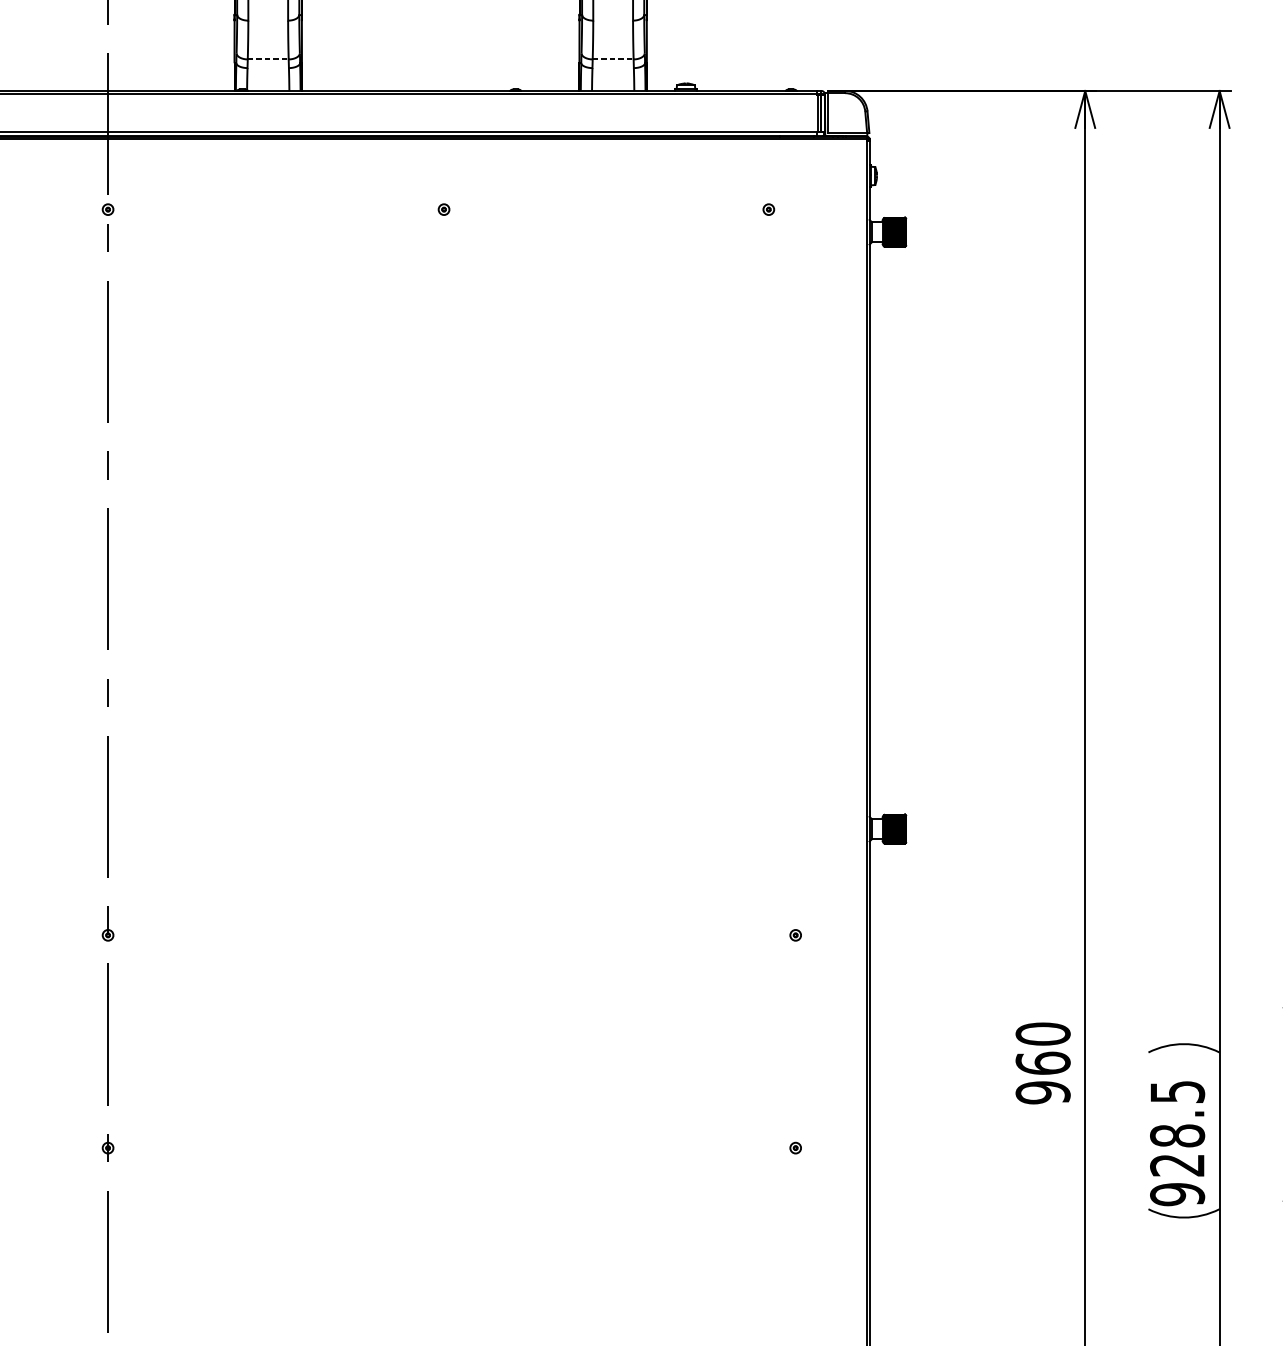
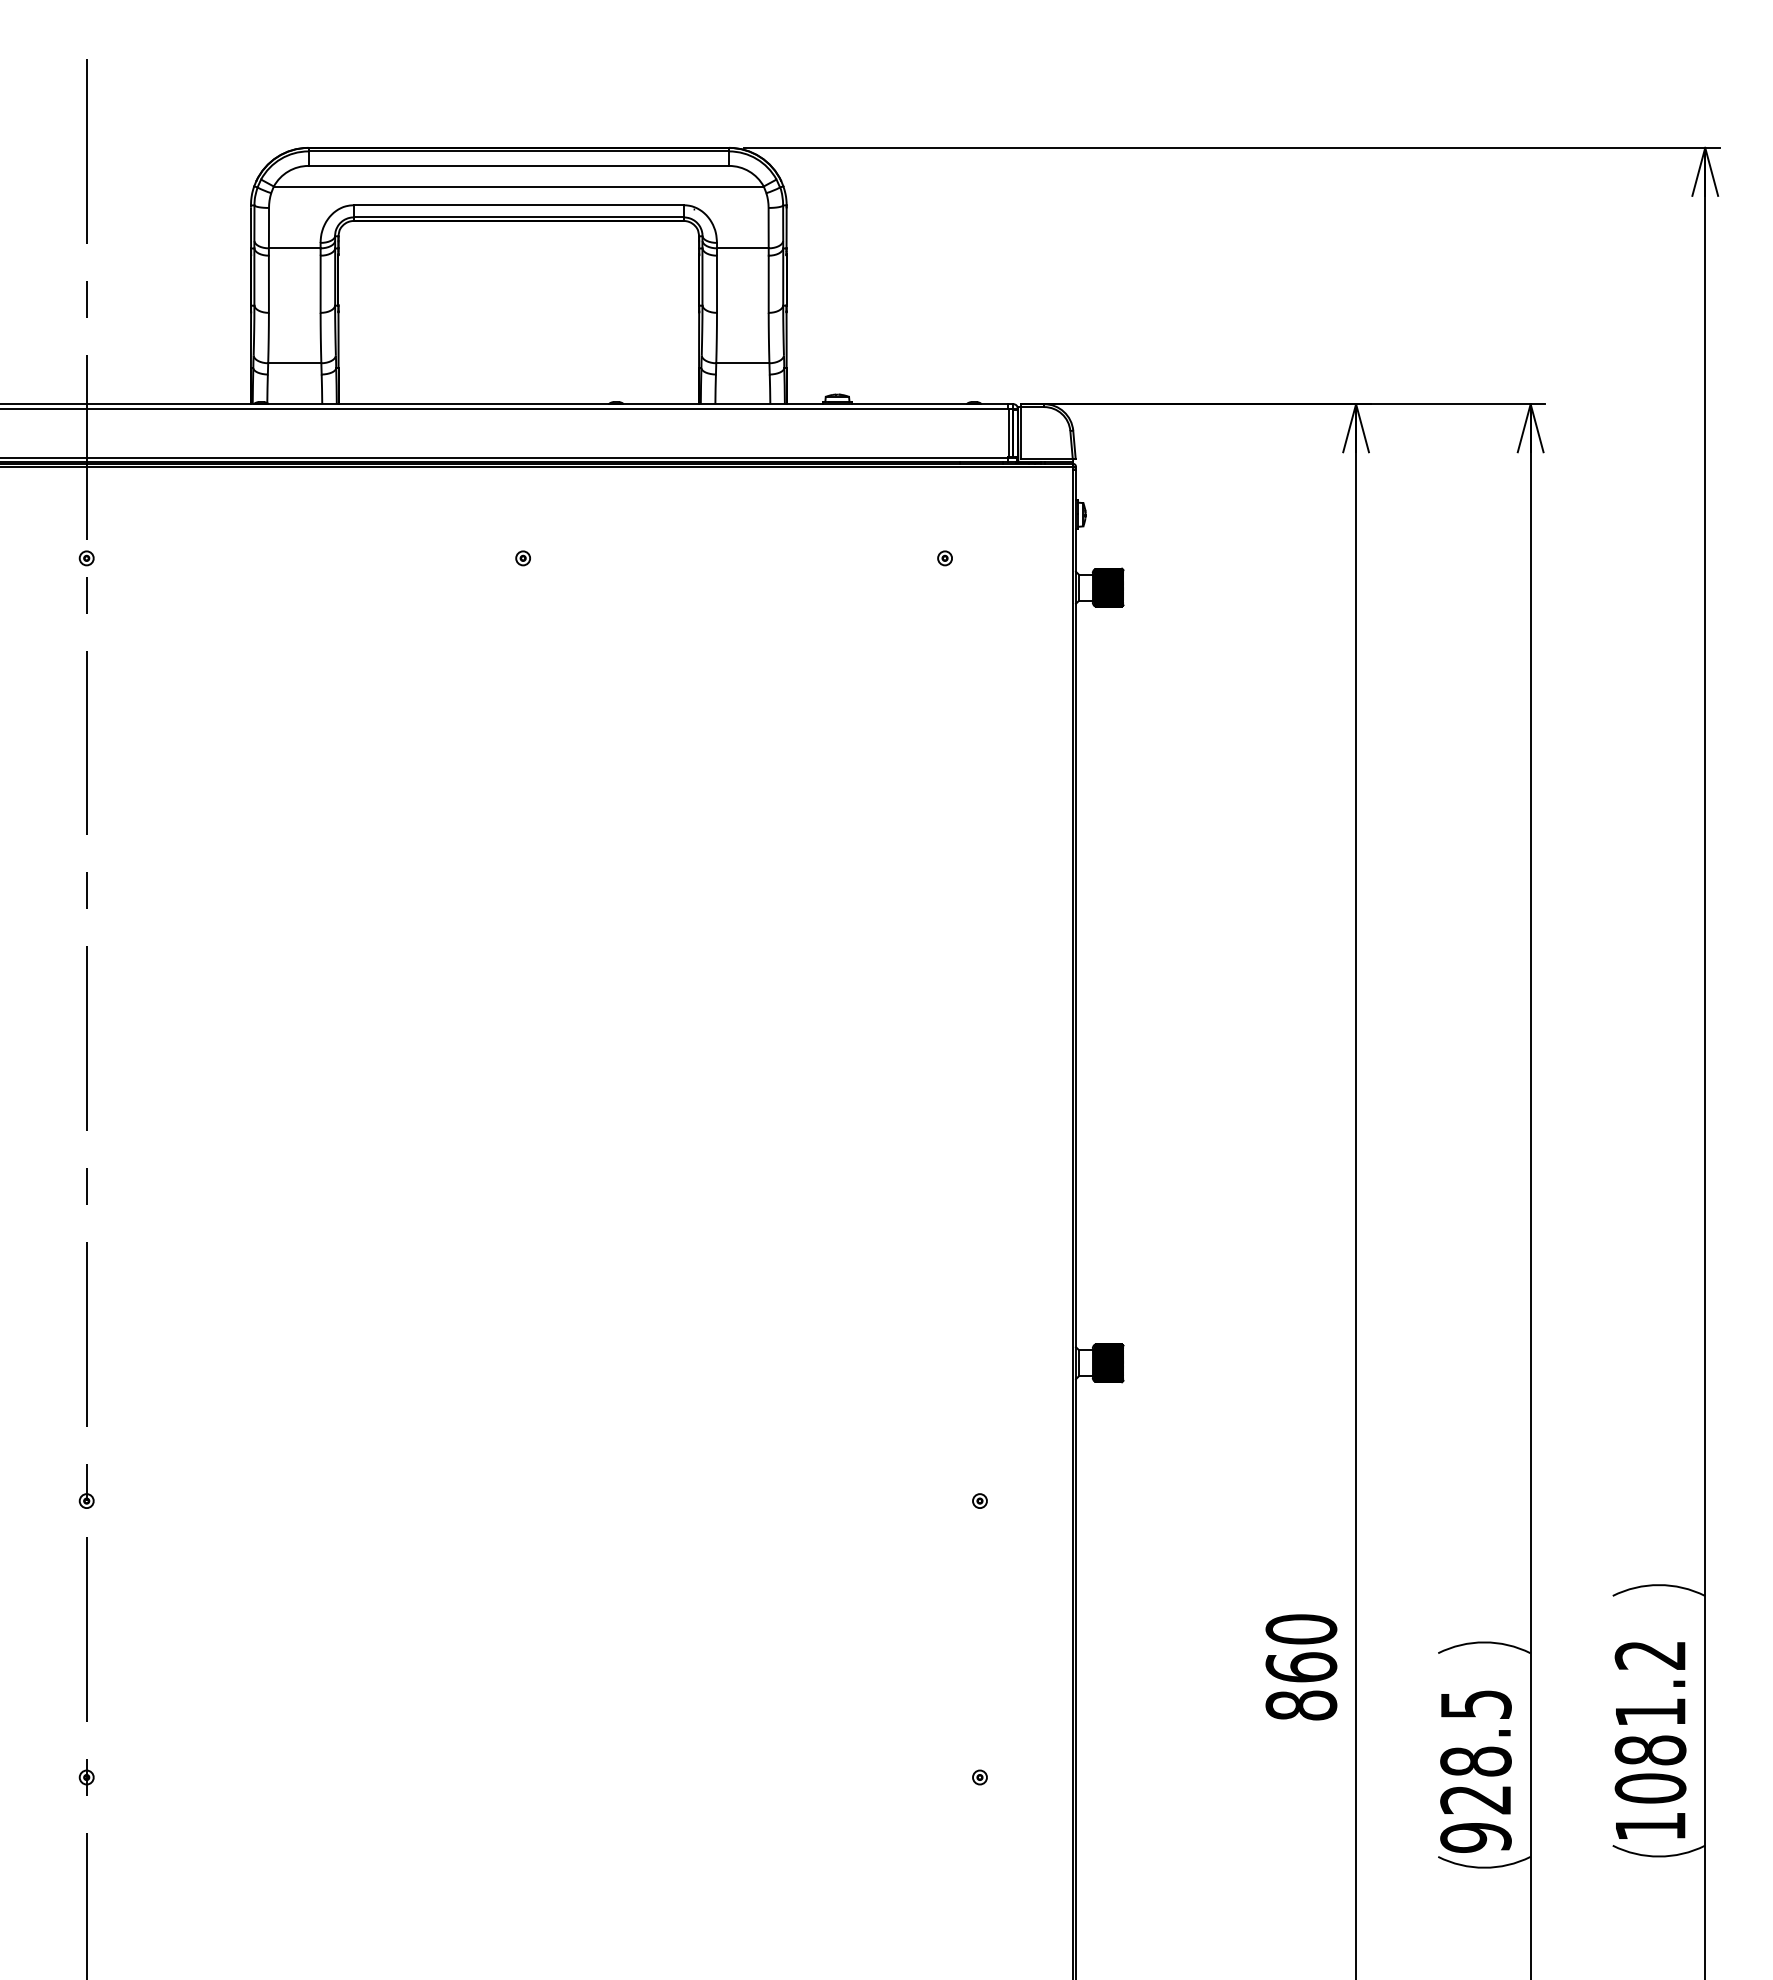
line: (268, 59) -> (294, 363), dashed -> solid
line: (612, 59) -> (742, 363), dashed -> solid
text: (1043, 1092) -> (1301, 1705), 960 -> 860

